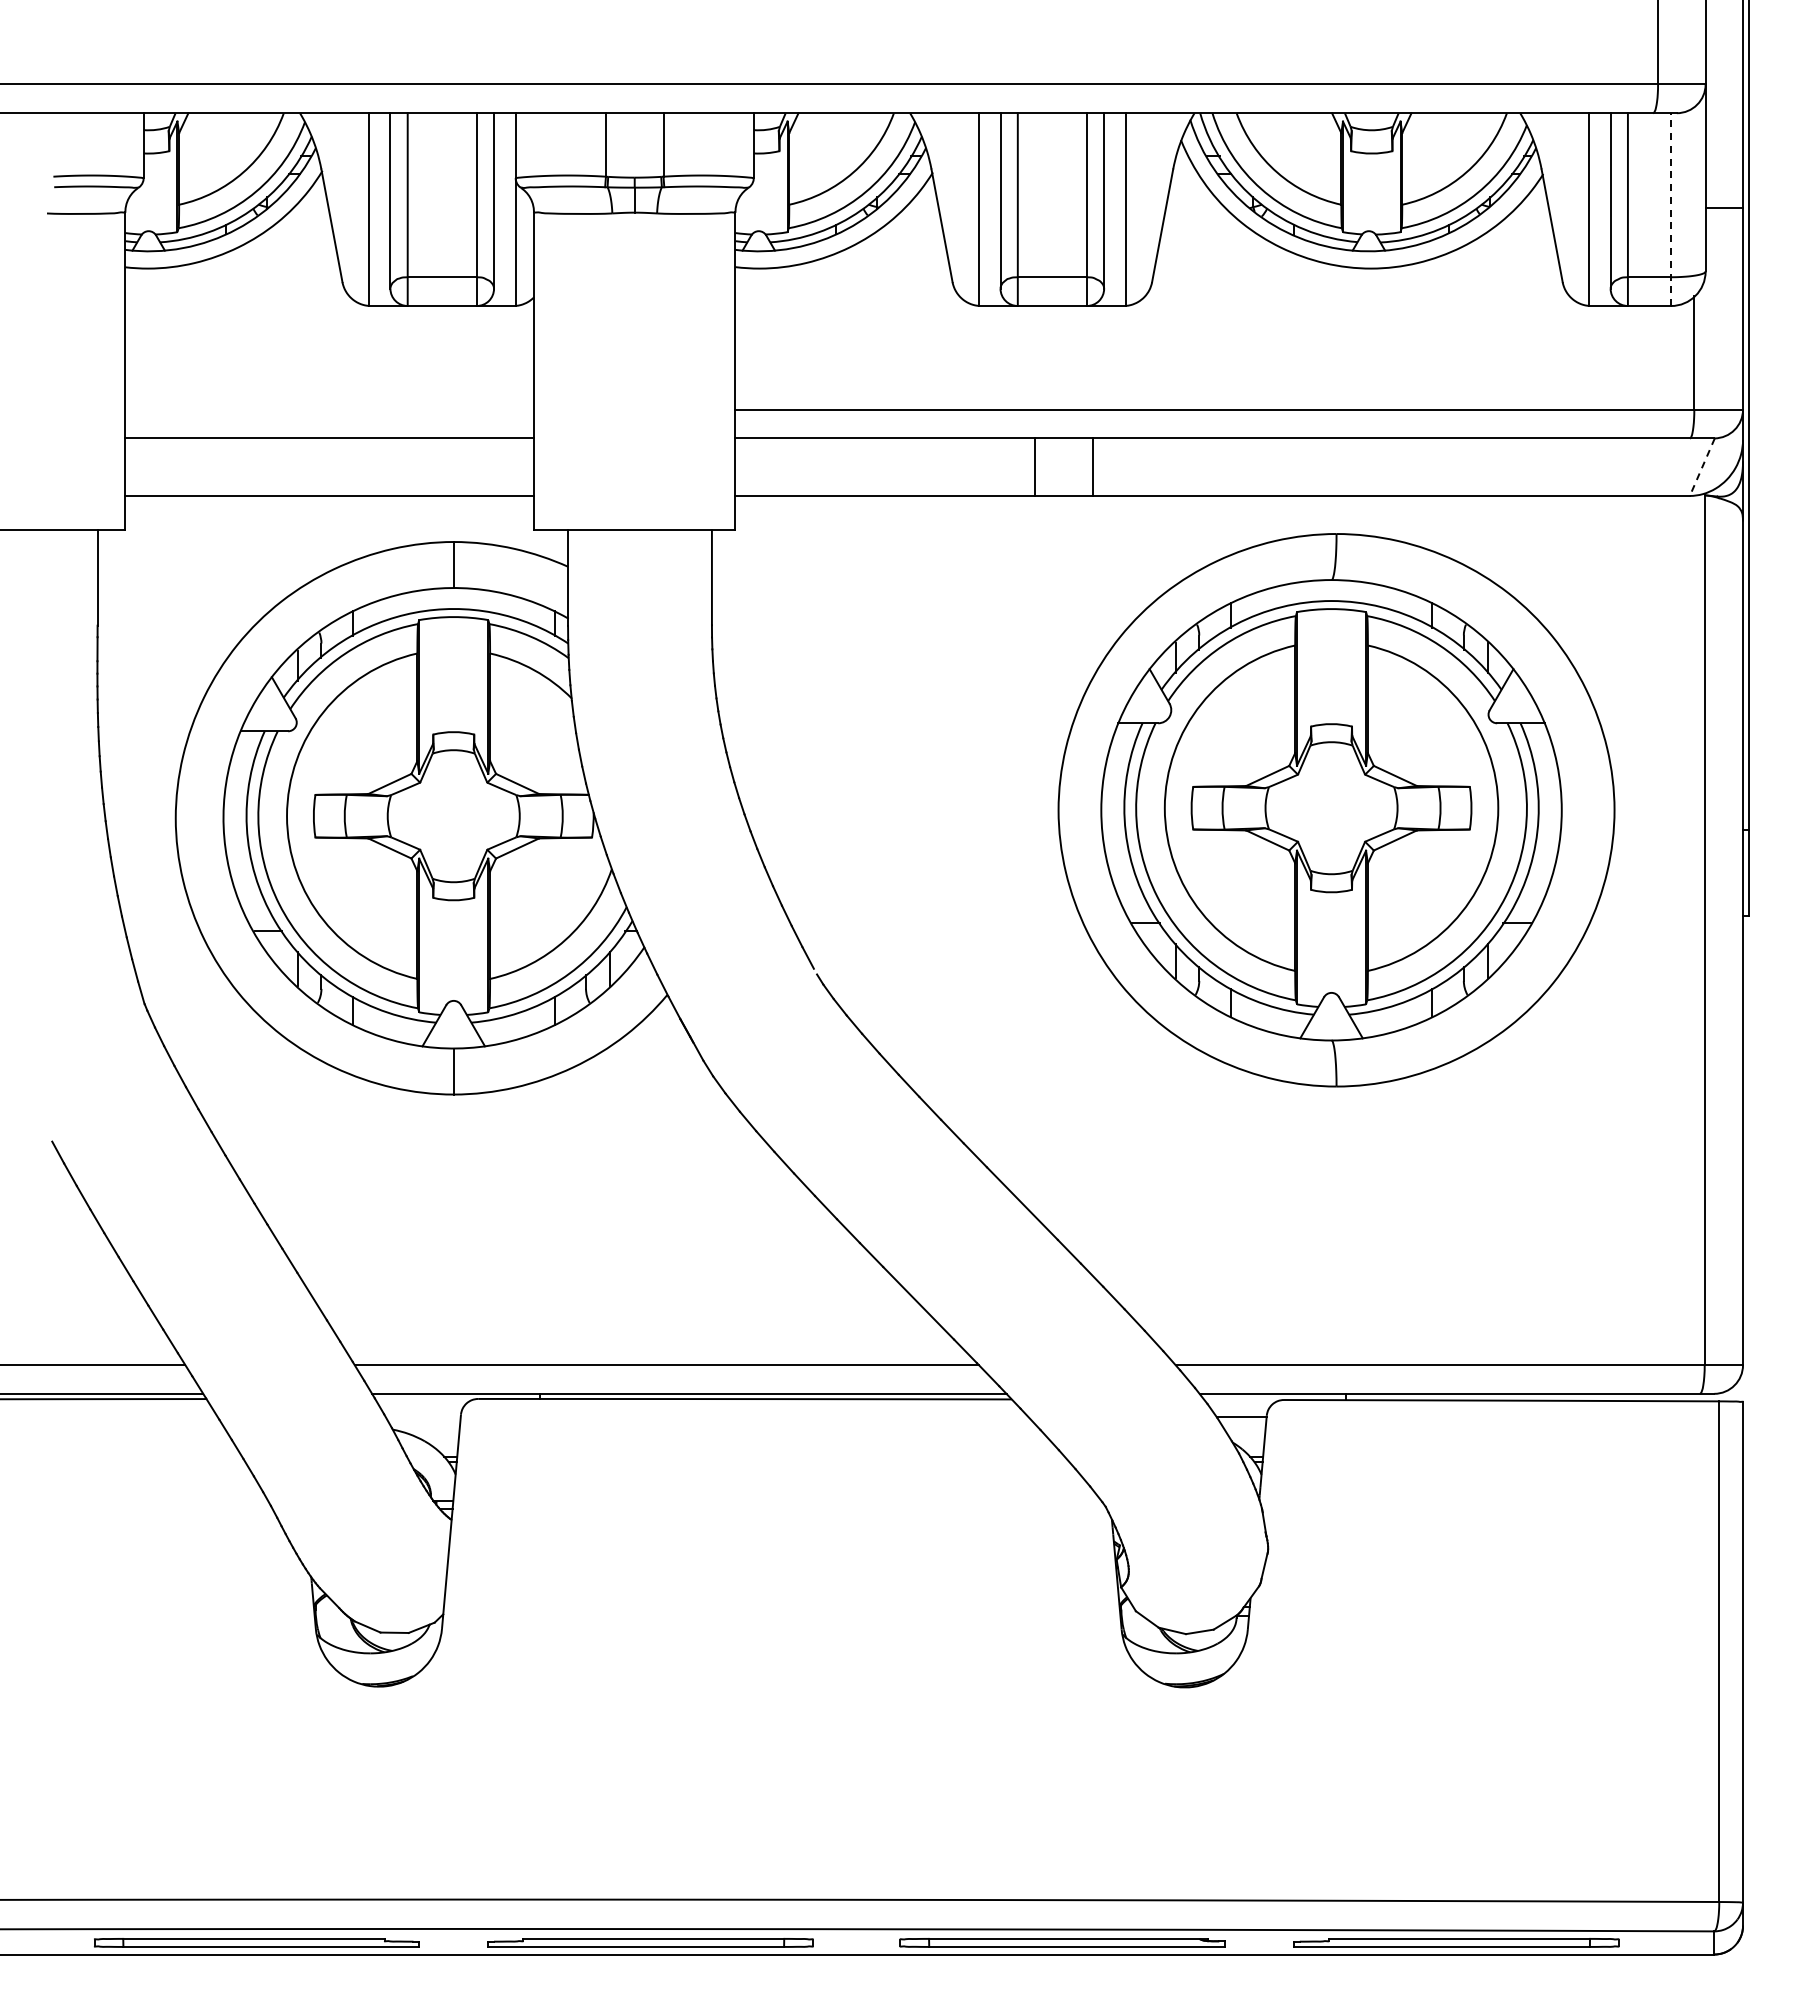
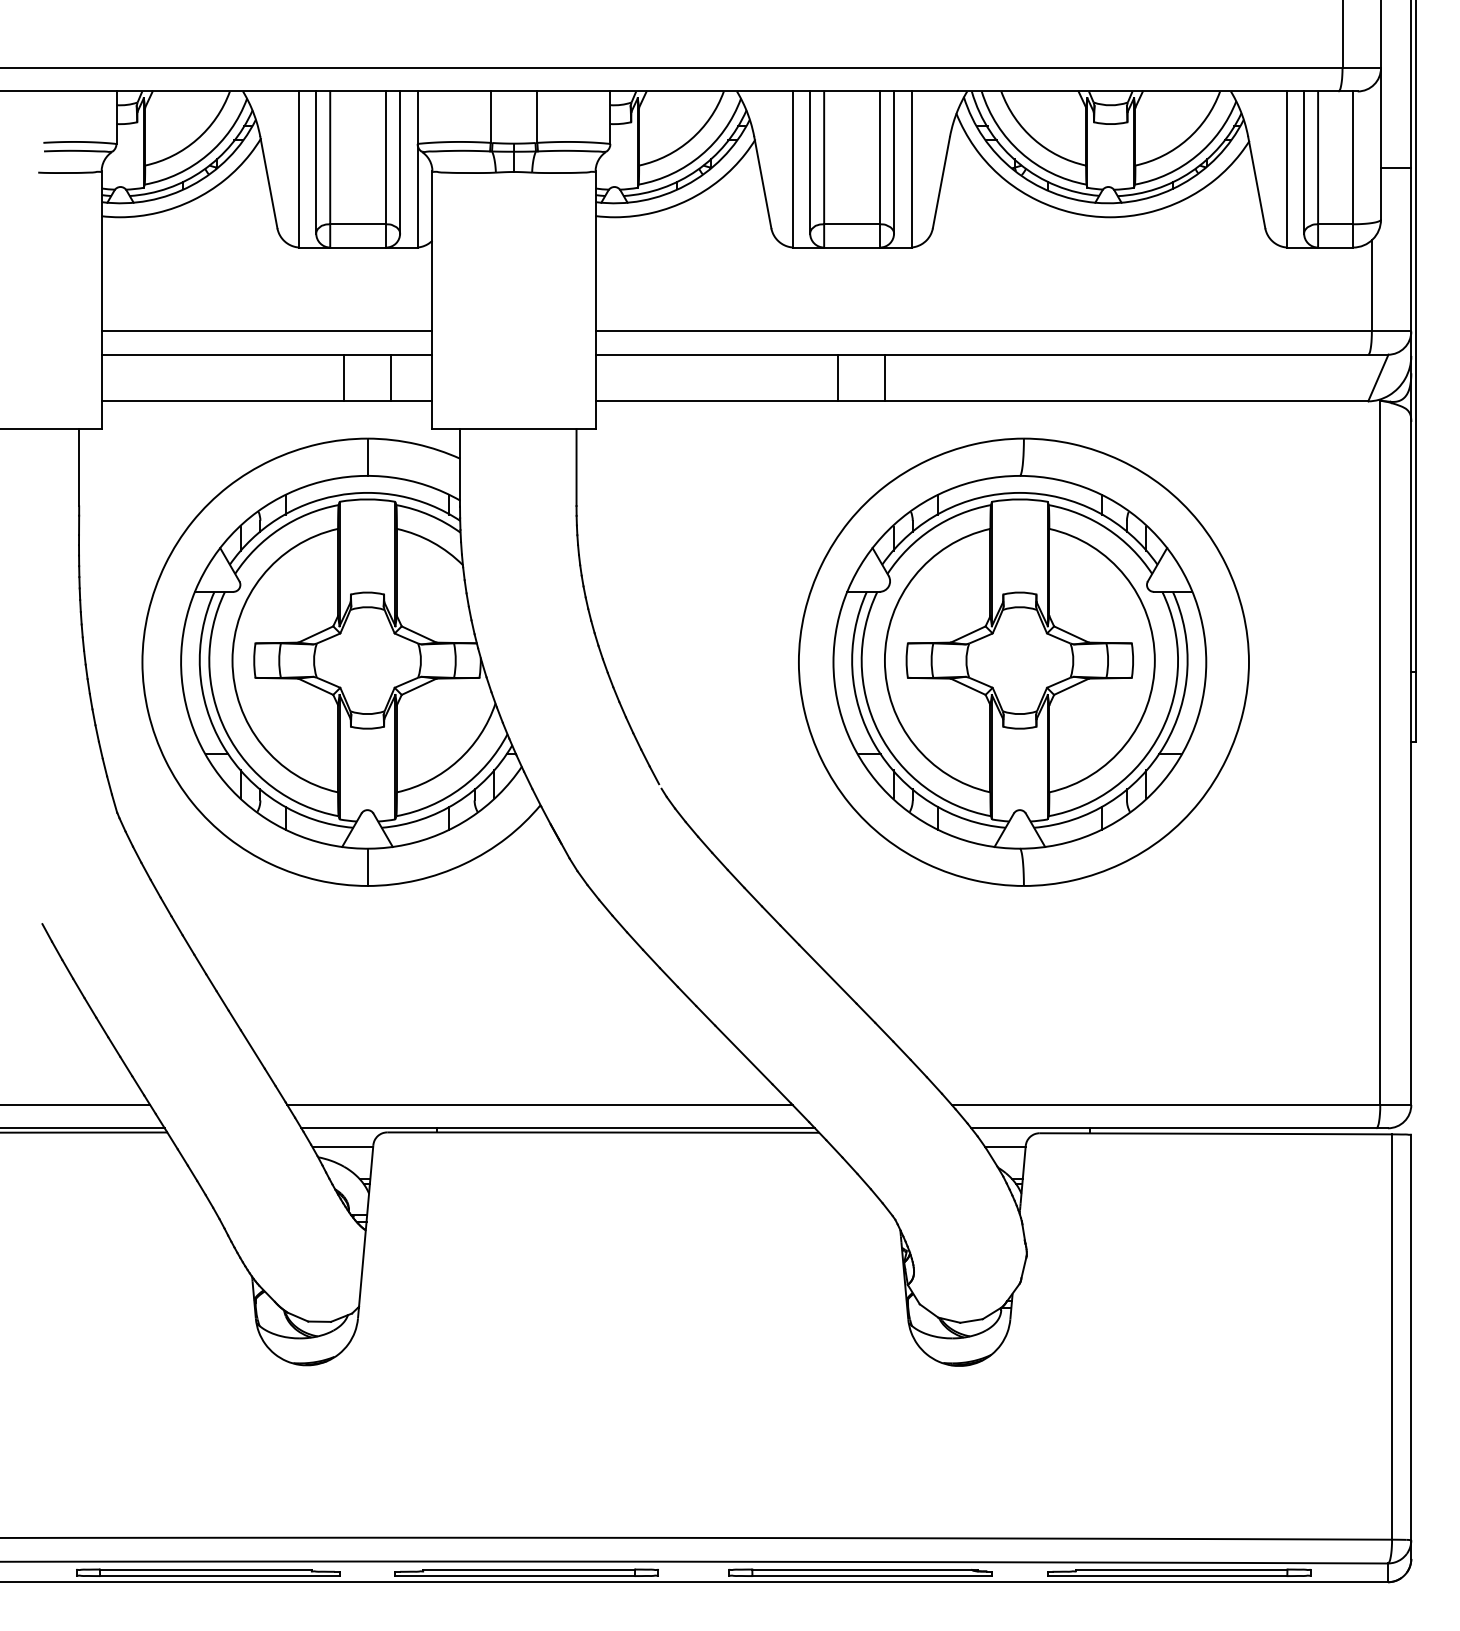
line: (1671, 209) -> (1353, 169), dashed -> solid
line: (329, 409) -> (266, 331), added
line: (424, 466) -> (343, 377), added
line: (482, 466) -> (390, 377), added
line: (1702, 467) -> (1378, 378), dashed -> solid
part: (1336, 810) -> (1023, 662), moved
line: (422, 1417) -> (342, 1147), added

